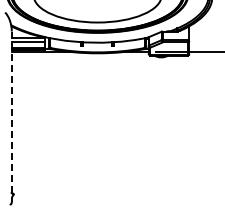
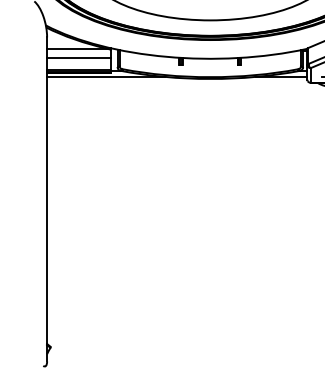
line: (11, 117) -> (46, 201), dashed -> solid

